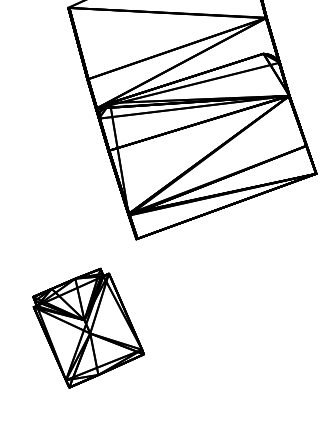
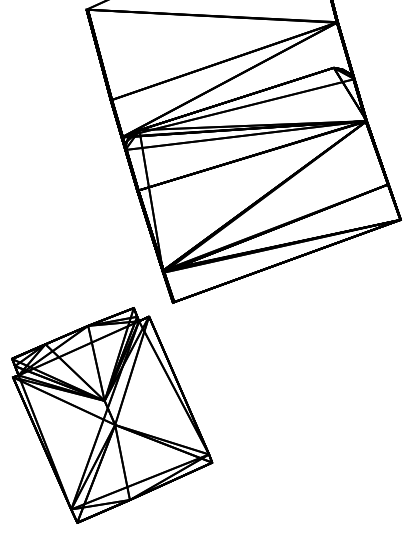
part: (88, 328) -> (112, 415), size x1.43

